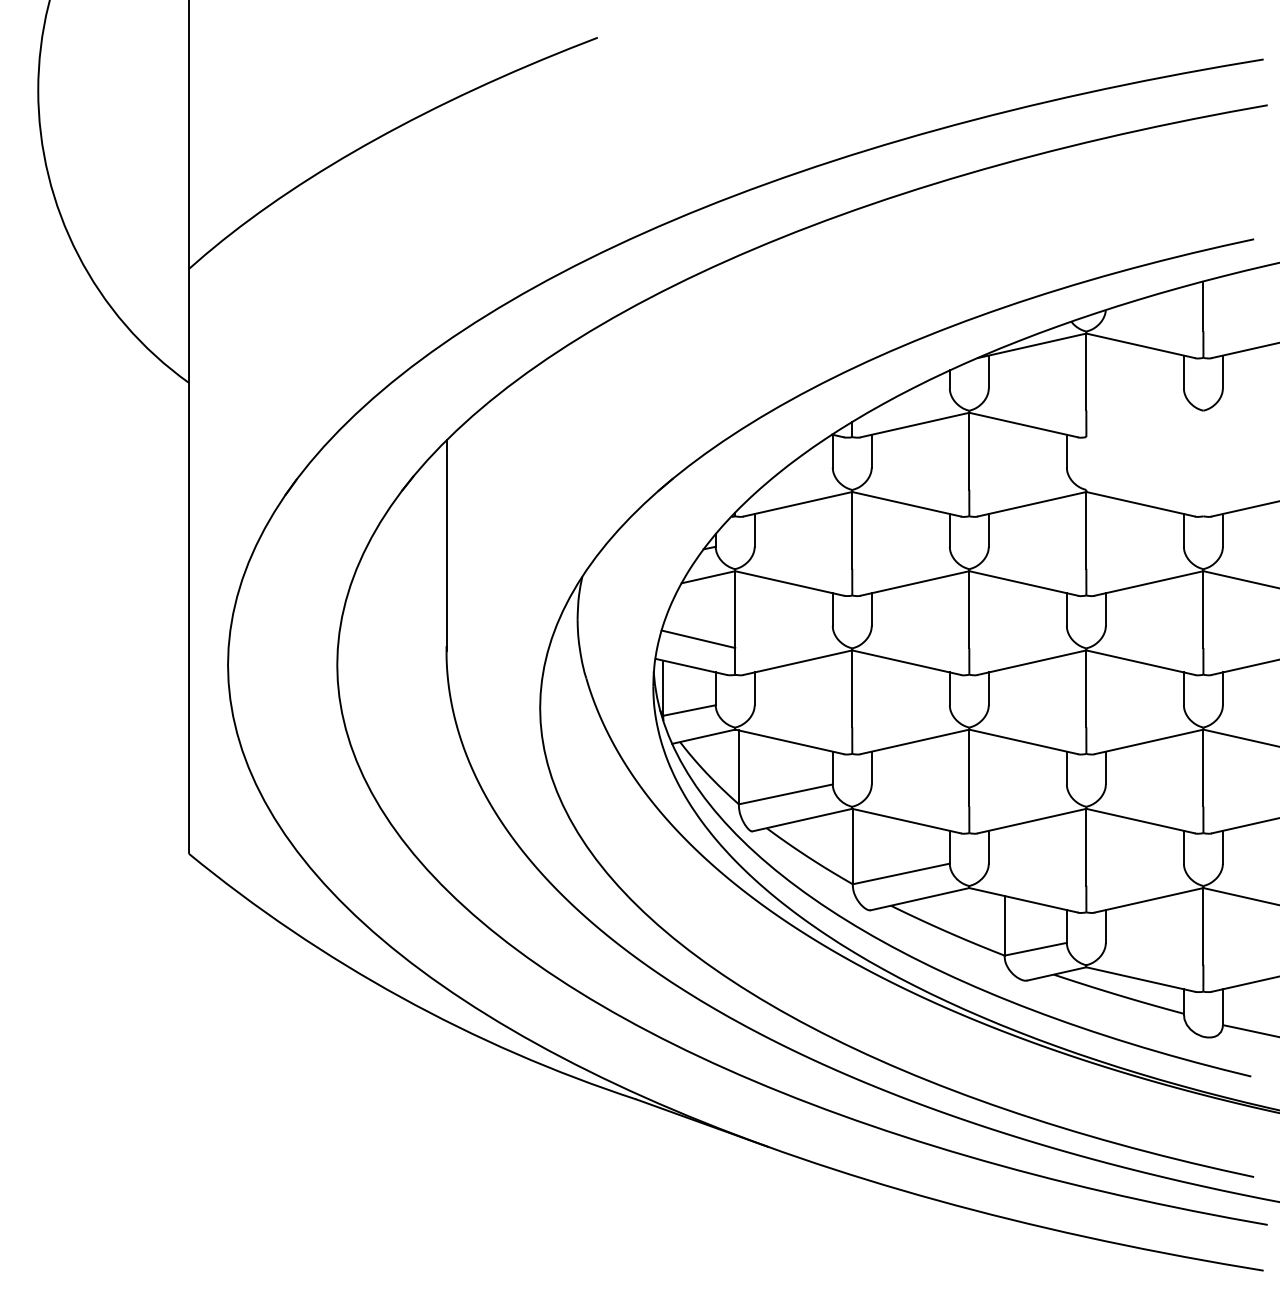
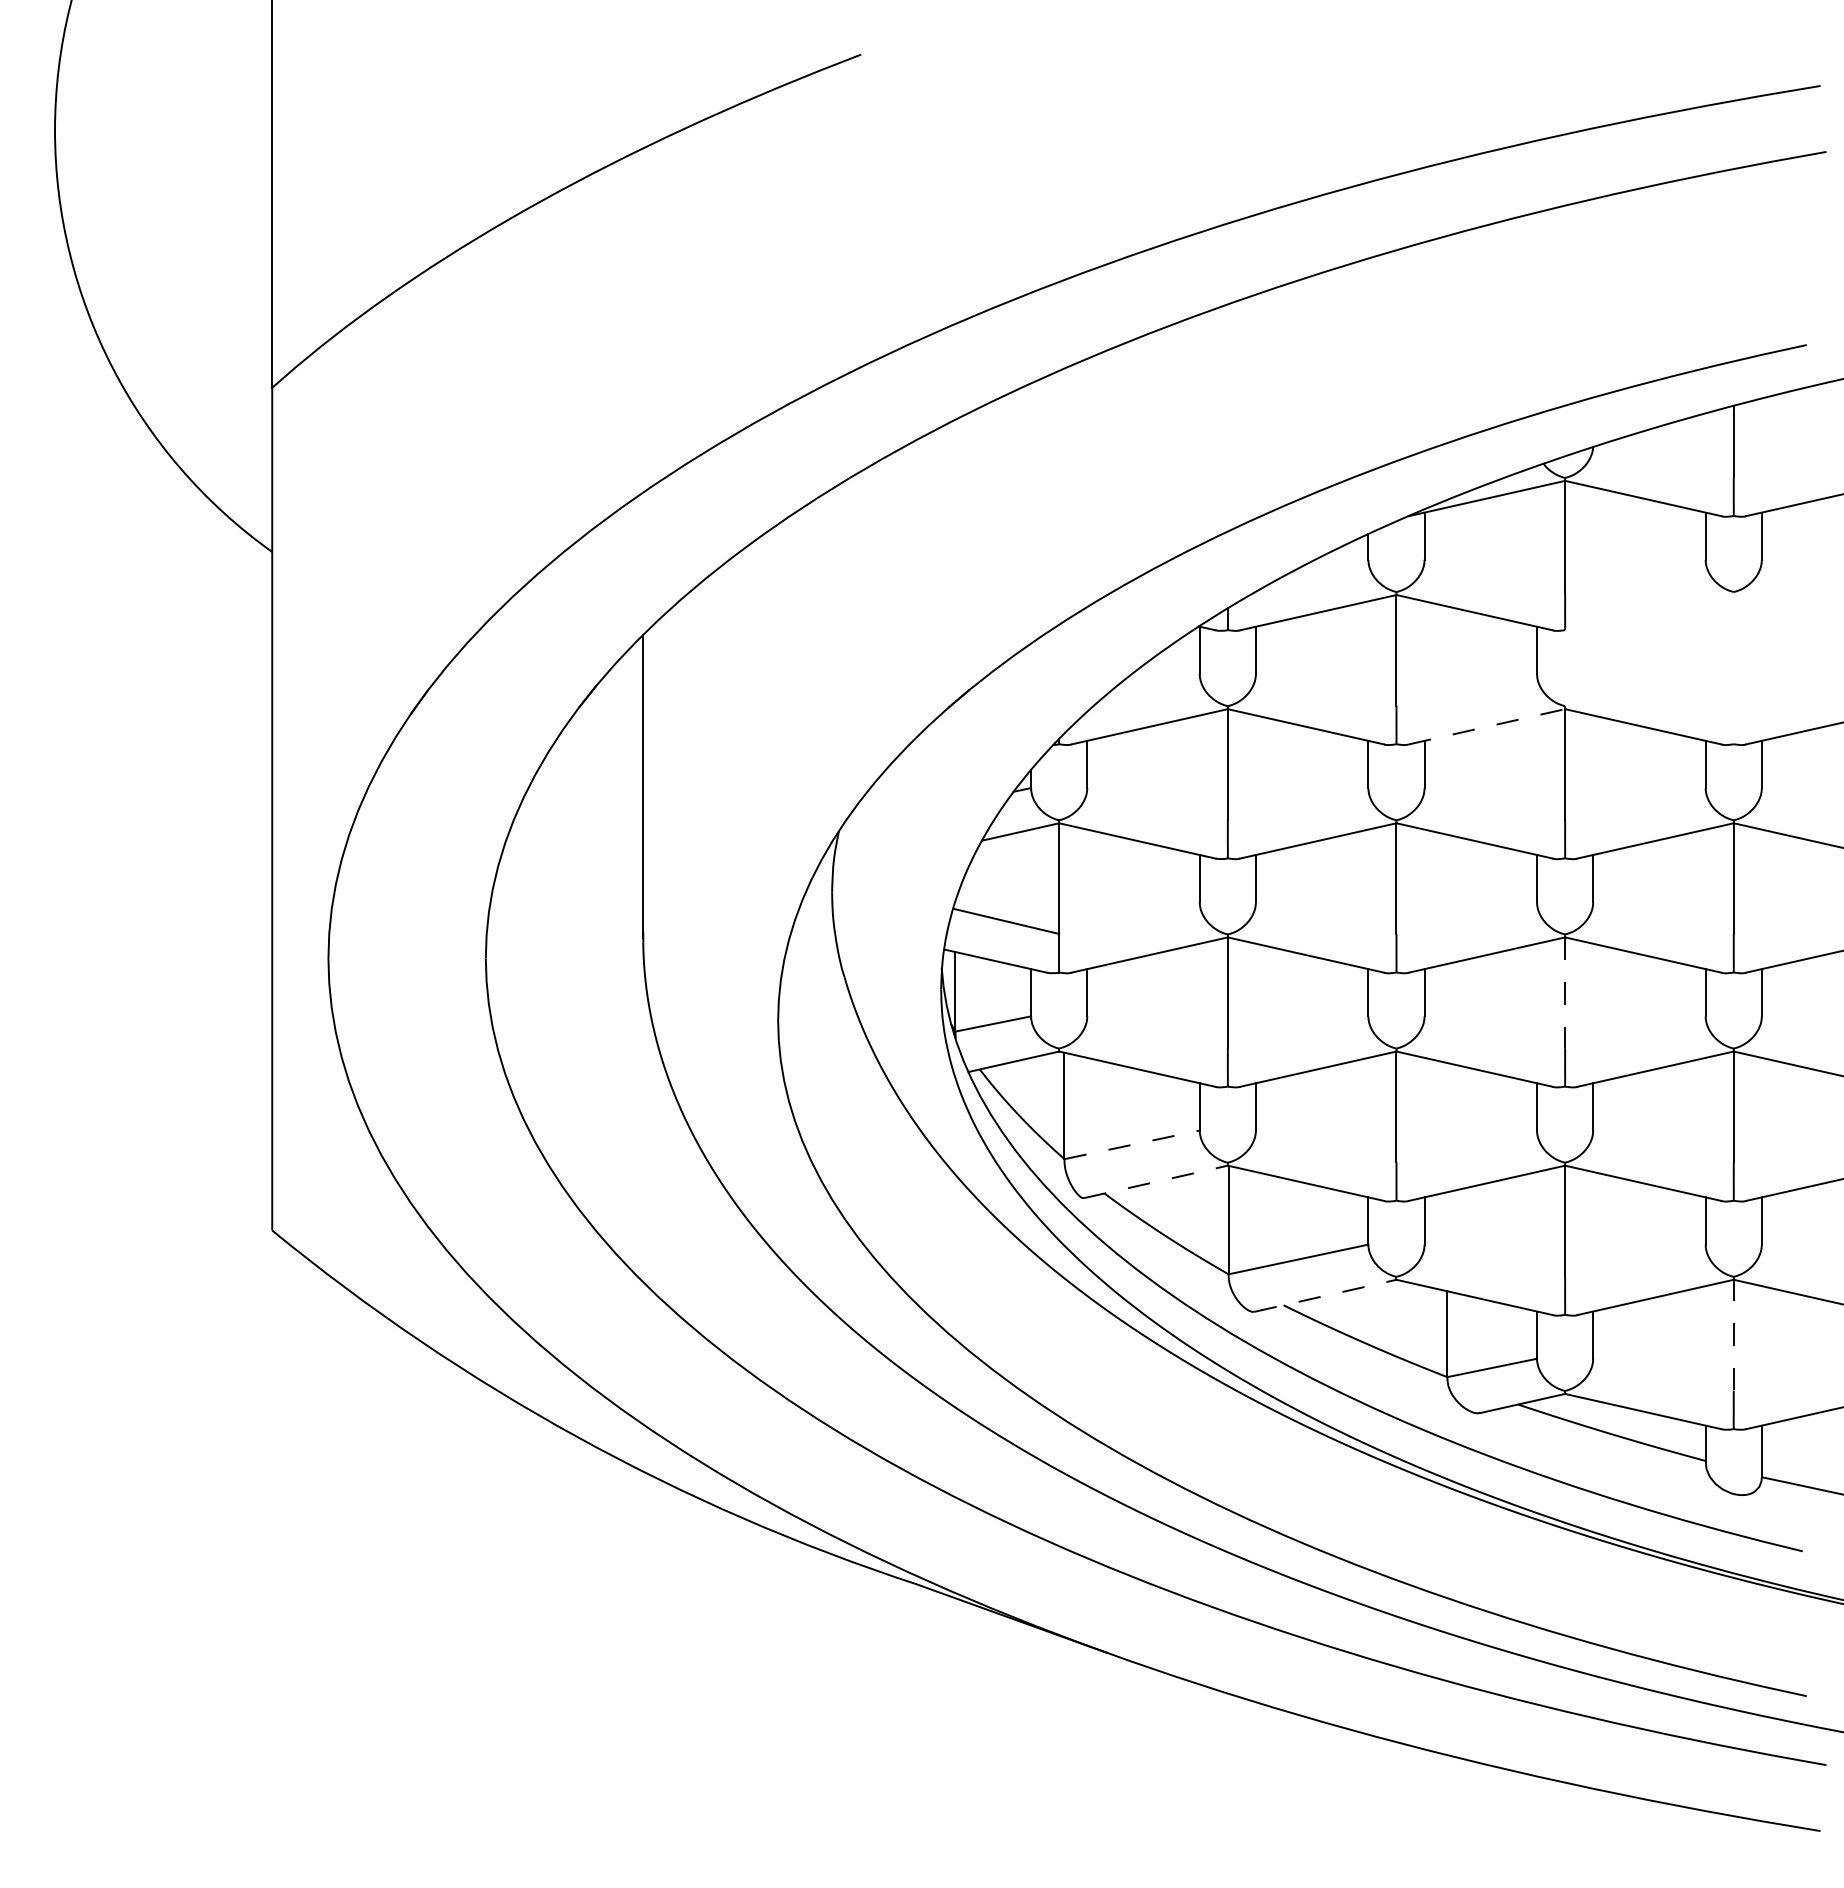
line: (1032, 504) -> (1487, 727), solid -> dashed
line: (1086, 689) -> (1565, 993), solid -> dashed
line: (785, 794) -> (1131, 1144), solid -> dashed
line: (802, 820) -> (1156, 1182), solid -> dashed
line: (920, 899) -> (1326, 1296), solid -> dashed
line: (1203, 925) -> (1733, 1333), solid -> dashed

